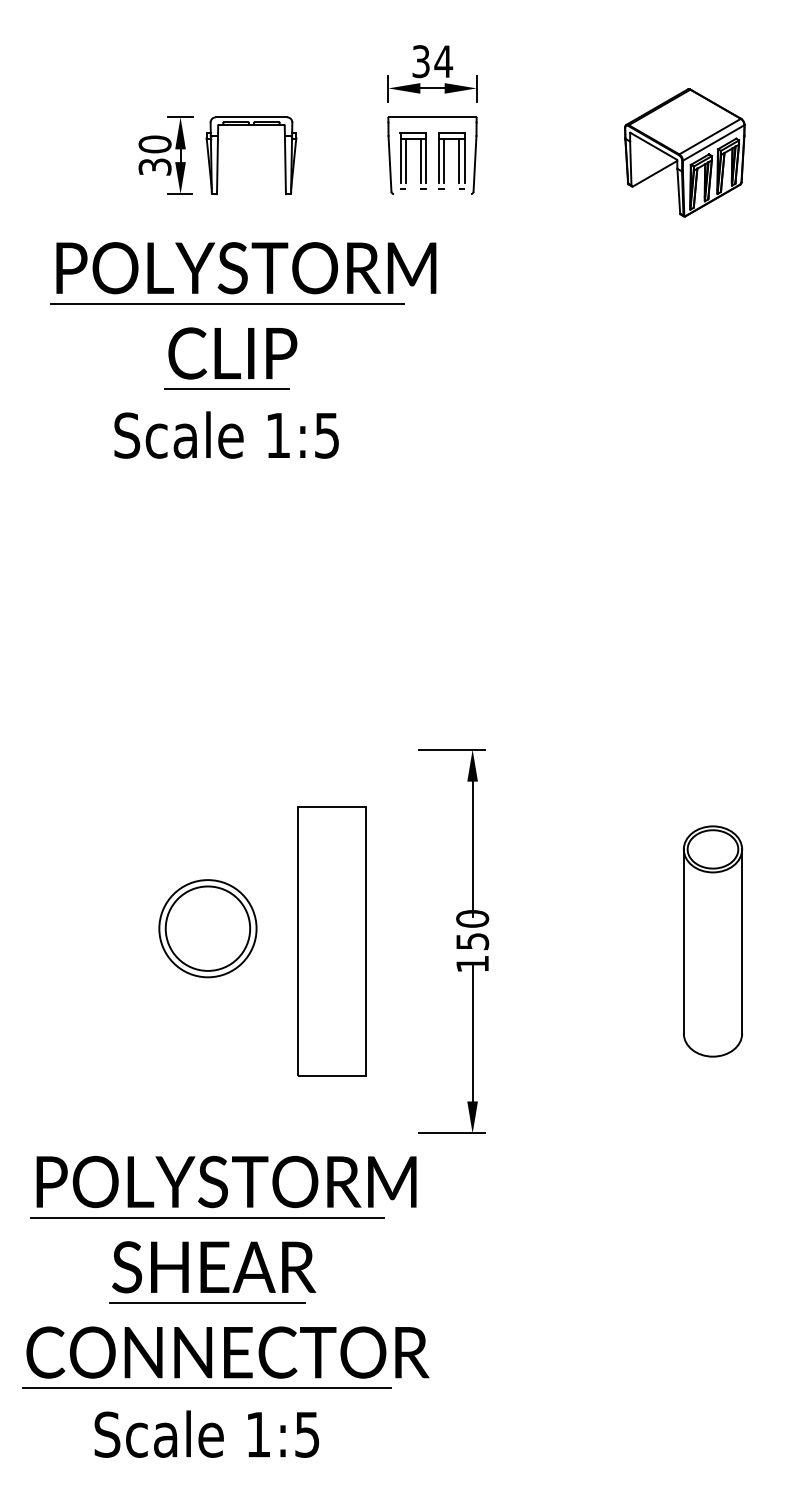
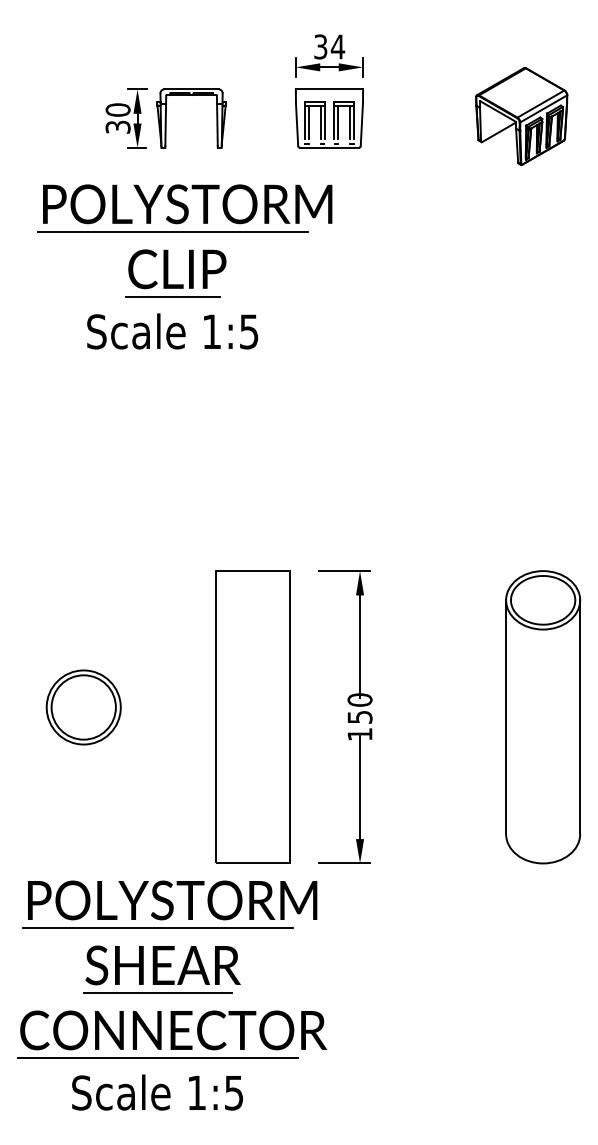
line: (432, 194) -> (329, 148), added
part: (207, 928) -> (83, 707), moved
part: (332, 941) -> (253, 717), size x1.43
part: (712, 941) -> (542, 717), size x1.67

